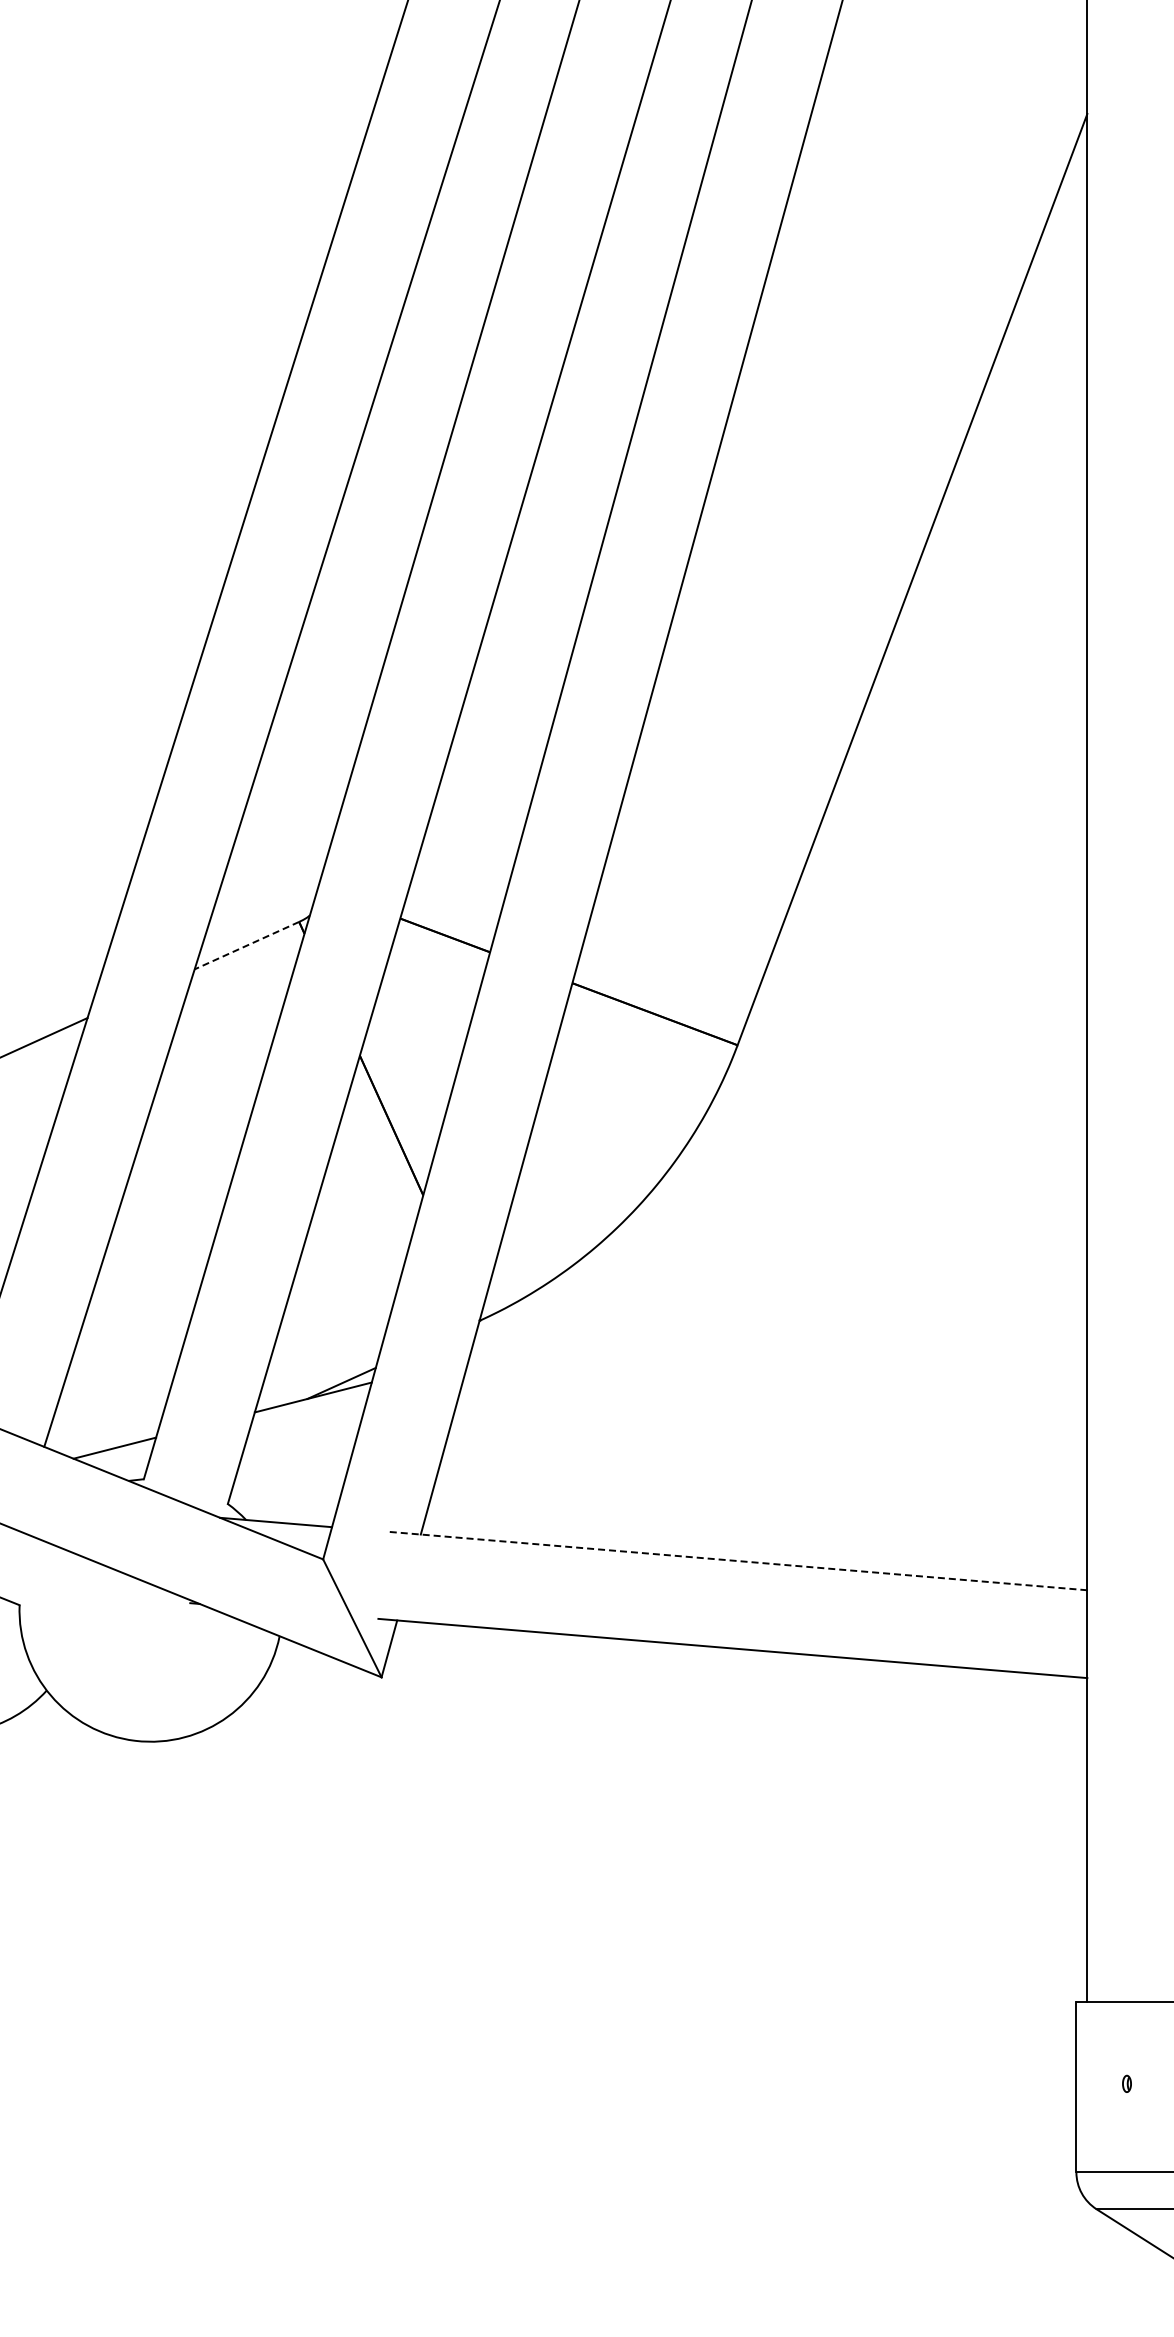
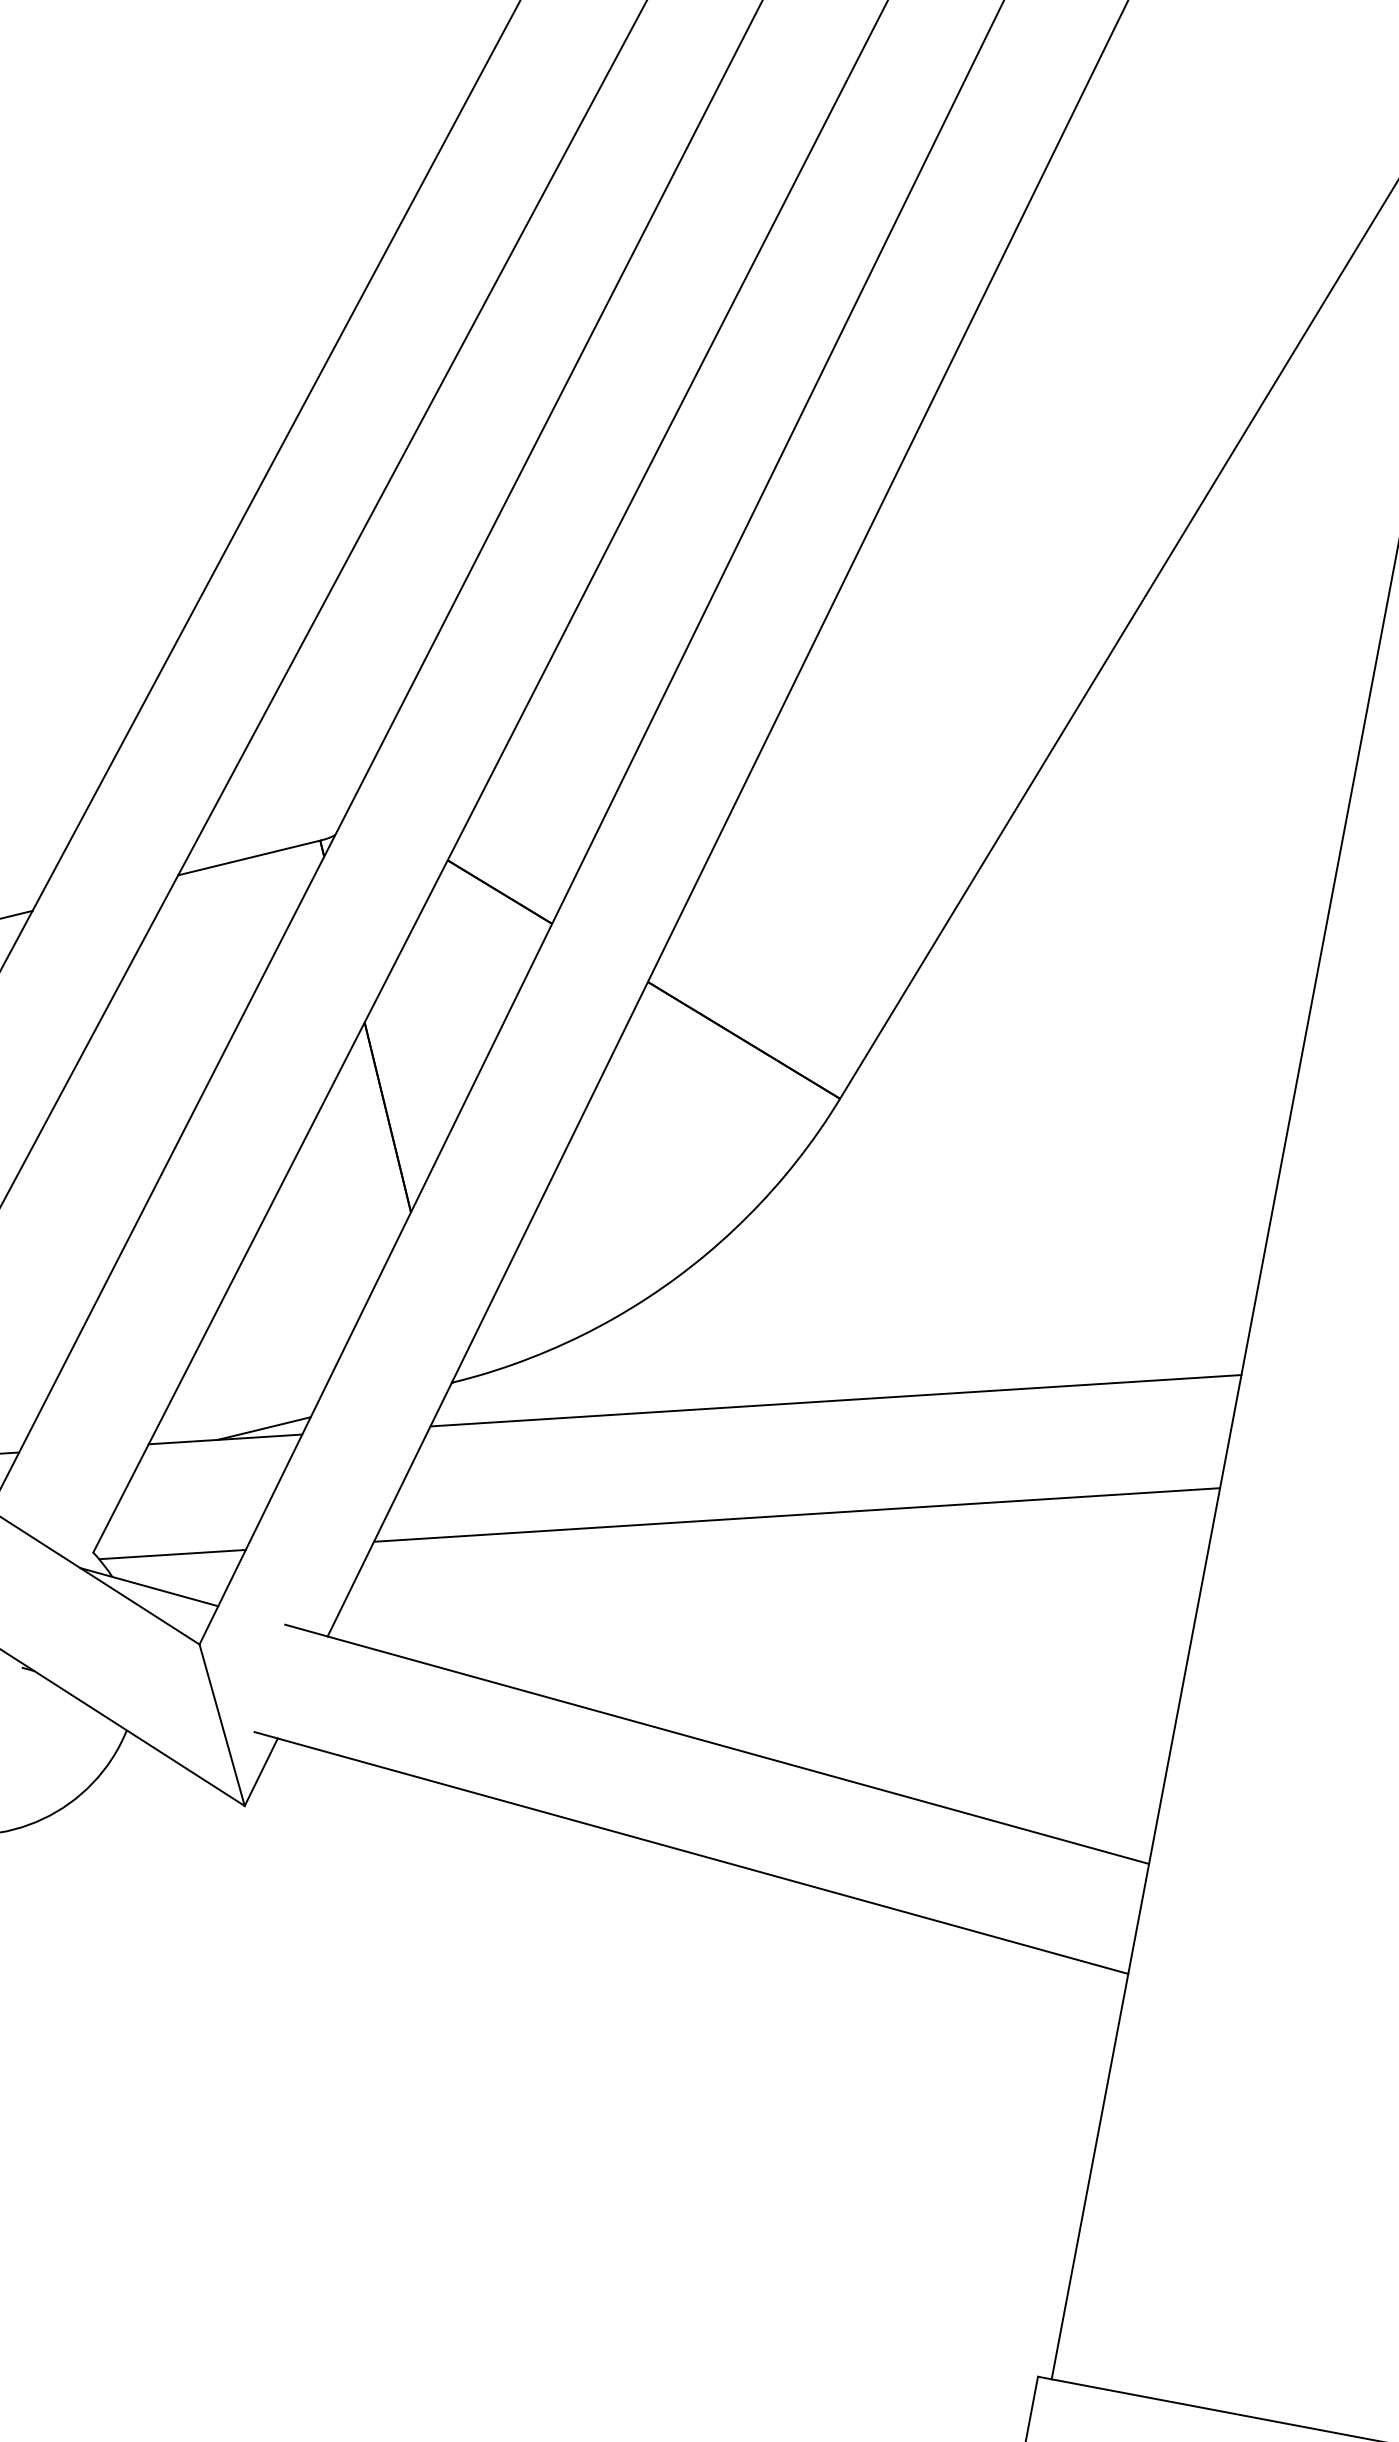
line: (246, 945) -> (248, 857), dashed -> solid
line: (778, 1278) -> (836, 1400), added
line: (764, 1372) -> (796, 1514), added
line: (289, 1493) -> (172, 1554), added
line: (736, 1560) -> (716, 1743), dashed -> solid

